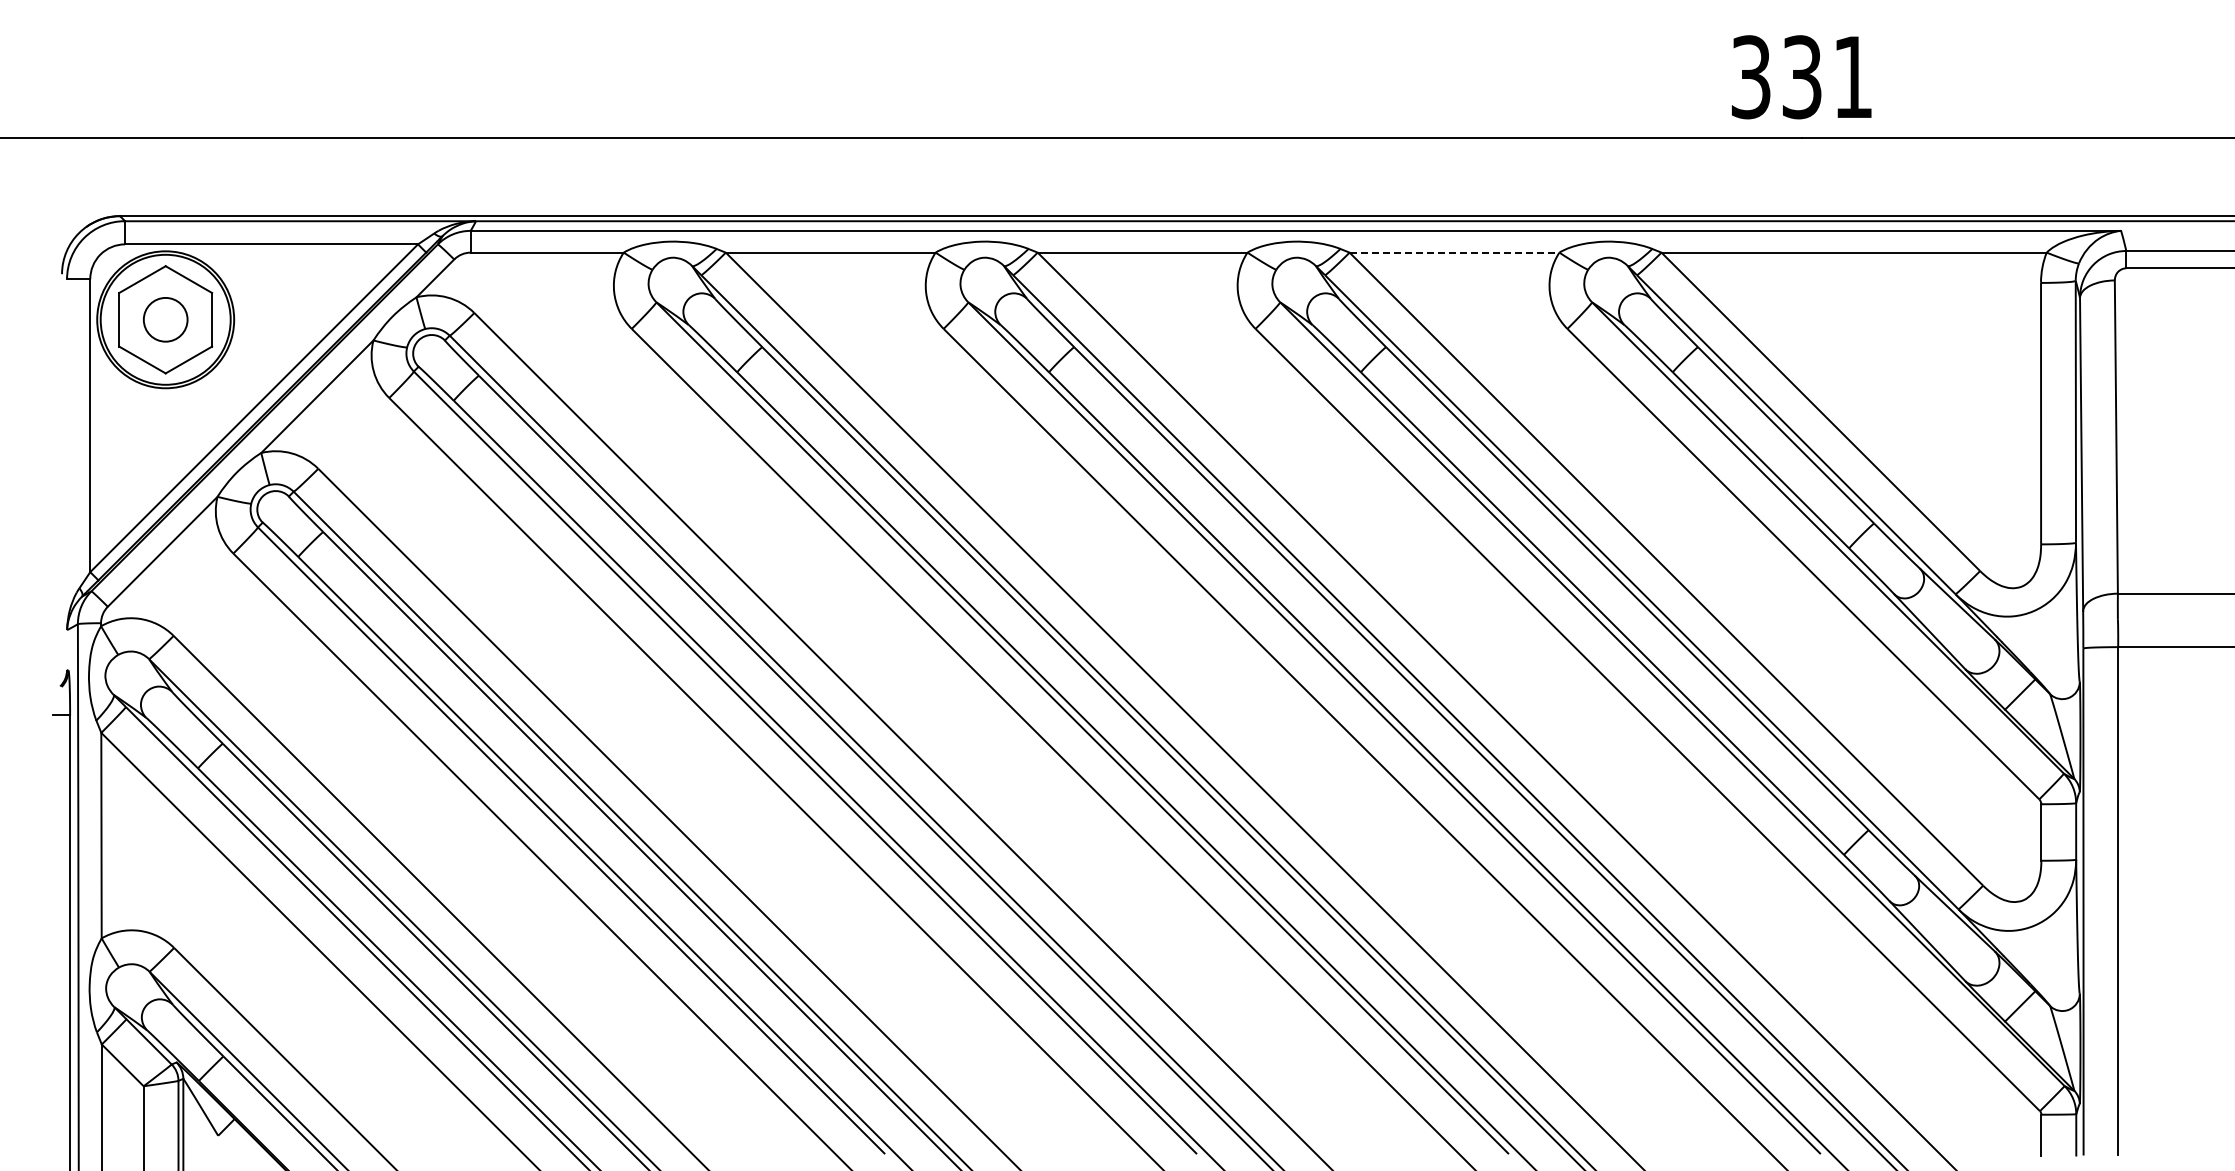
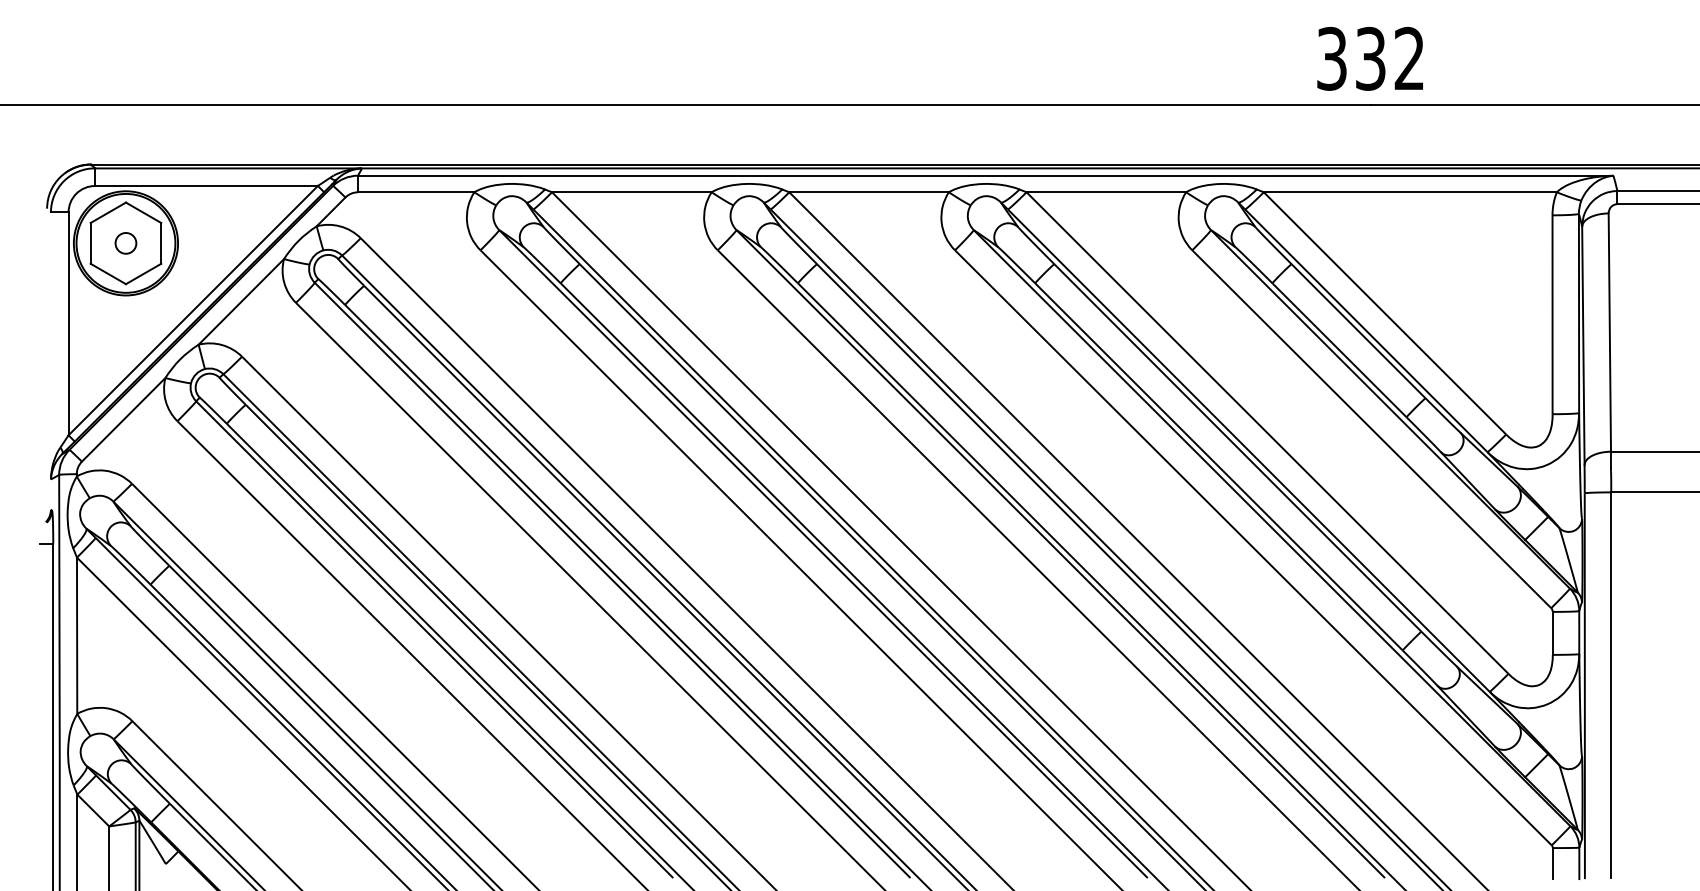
text: (1852, 76) -> (1409, 58), 331 -> 332
line: (1454, 252) -> (1106, 192), dashed -> solid
circle: (165, 319) -> (125, 243), size x0.62

